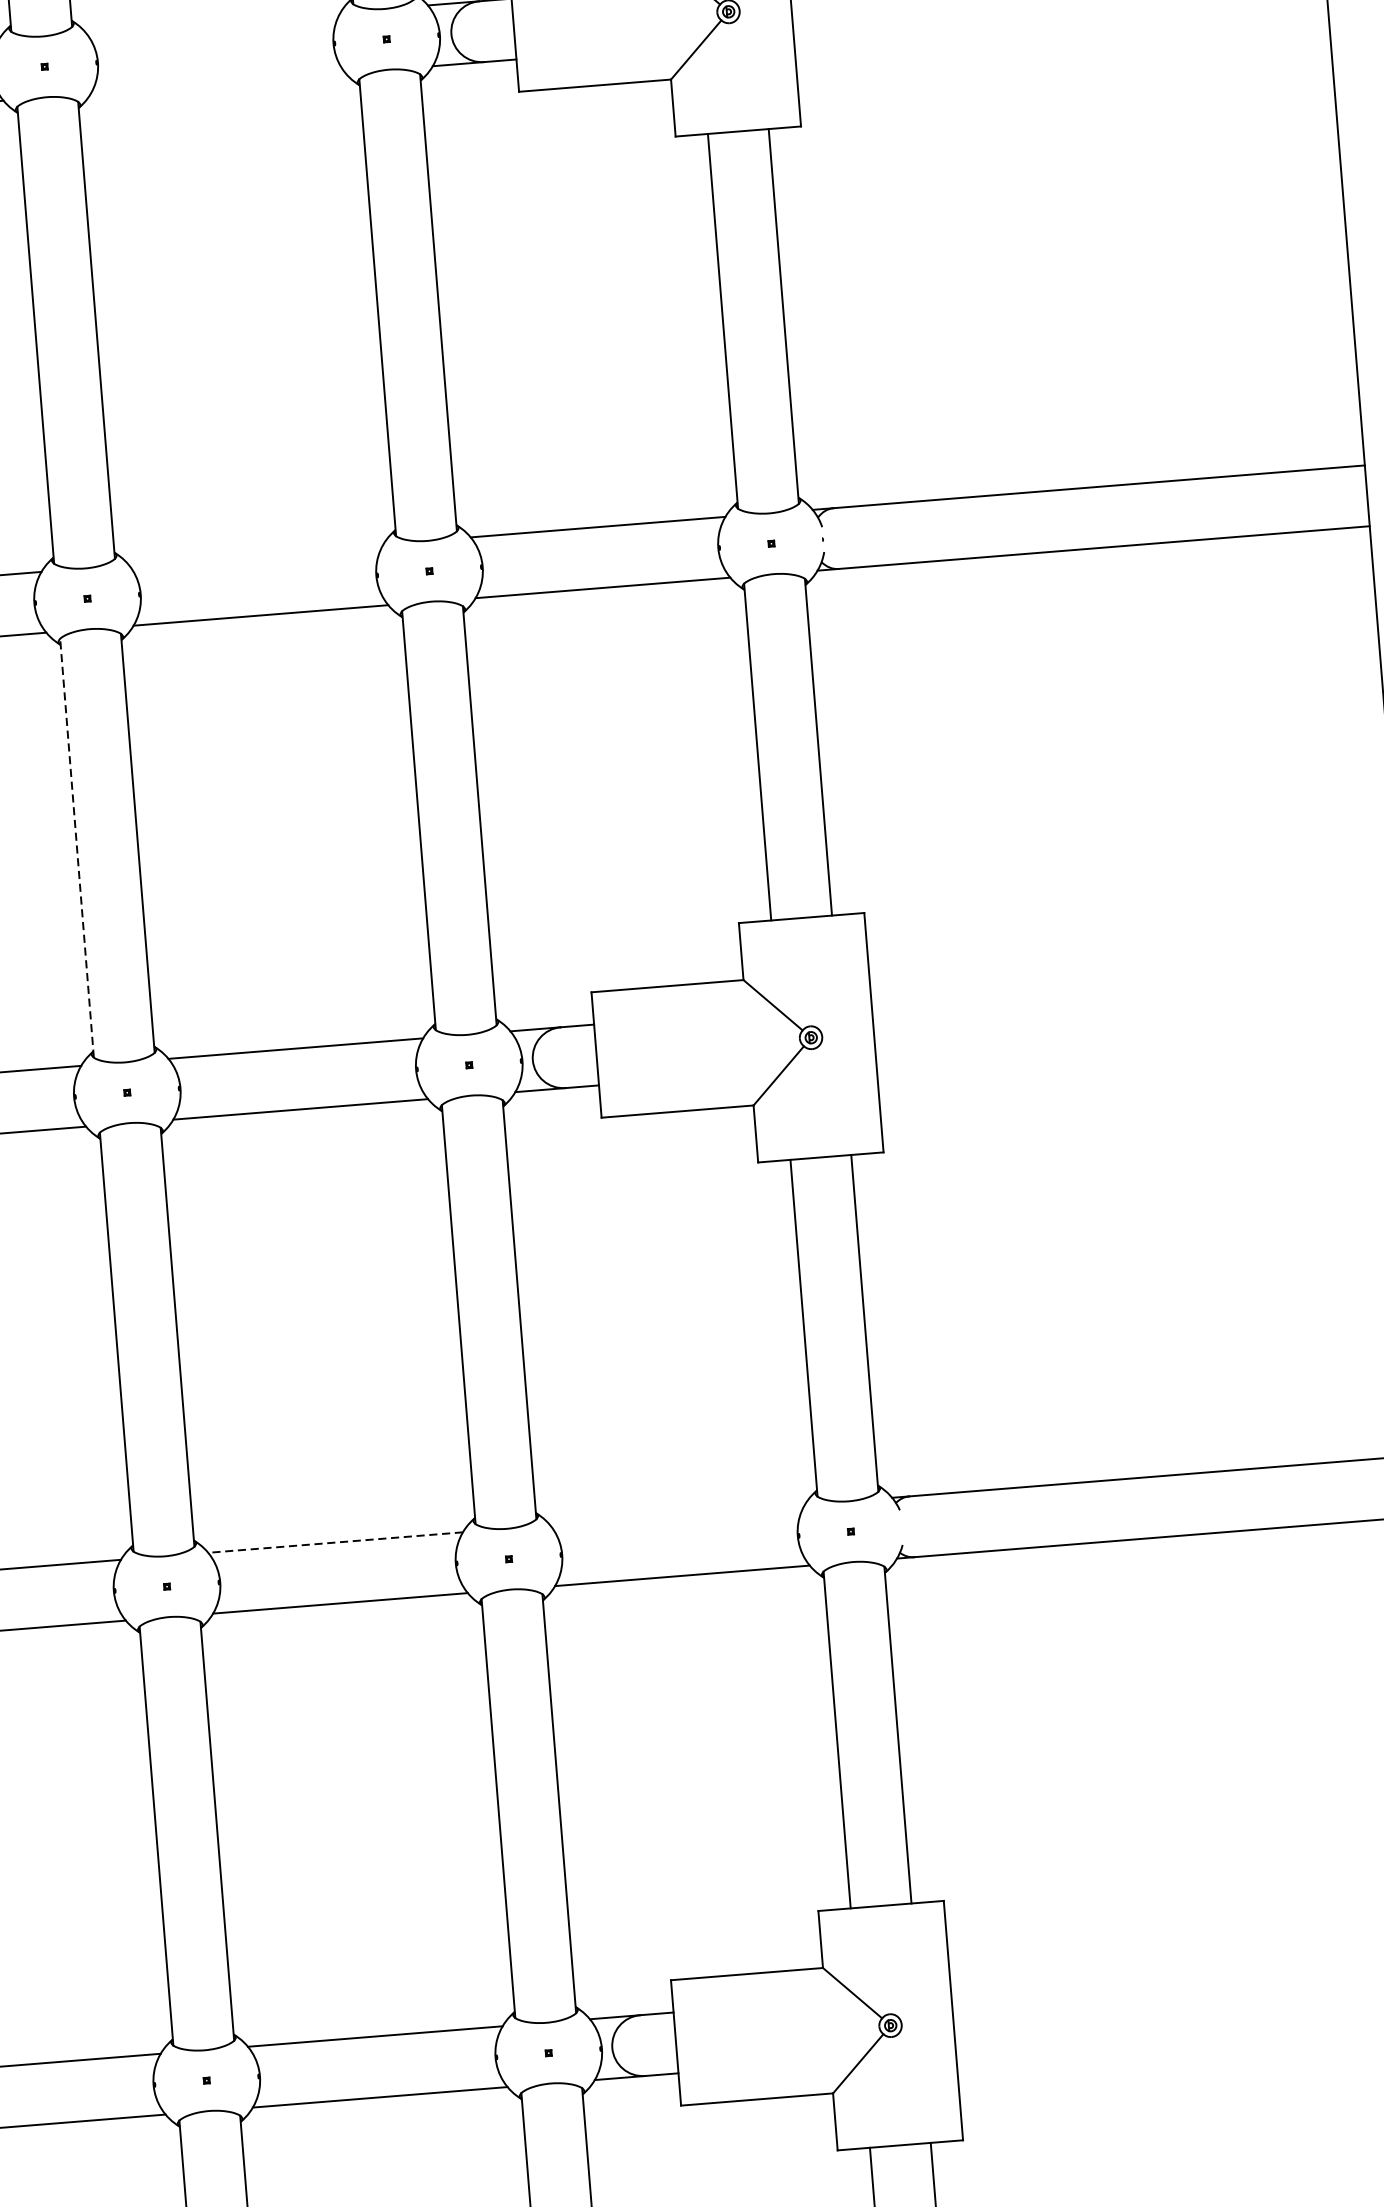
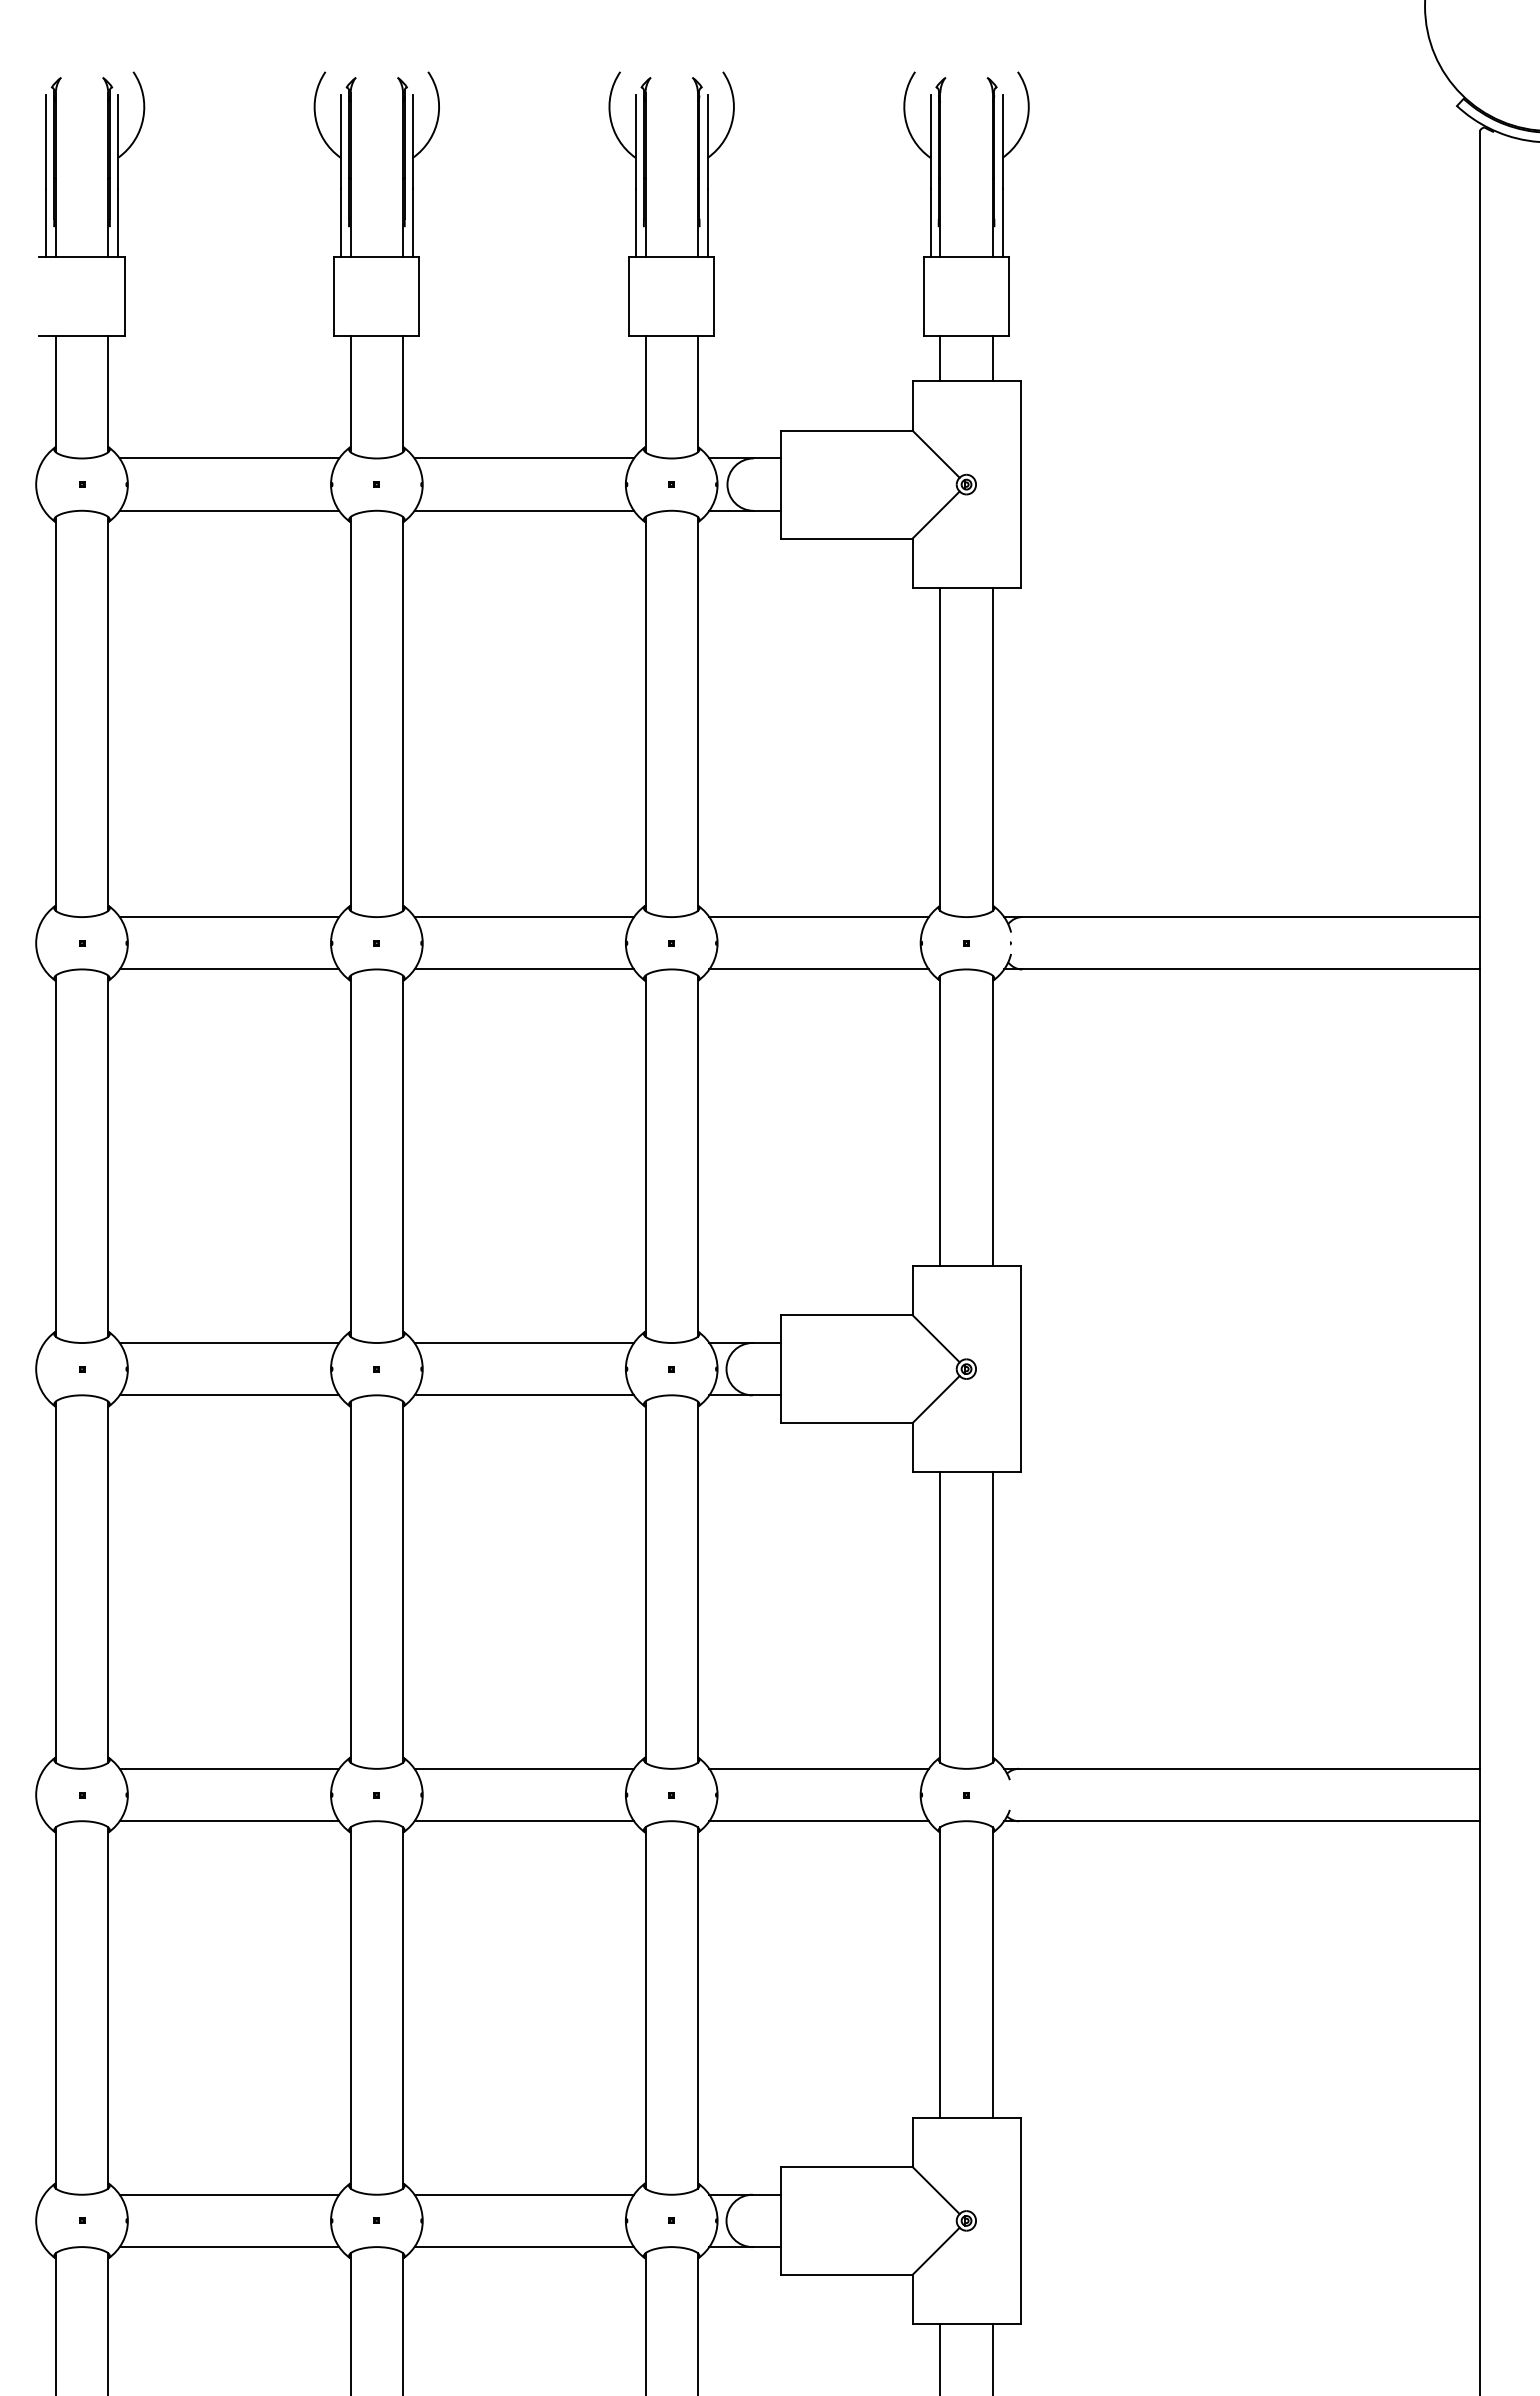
line: (213, 22) -> (524, 458), added
line: (218, 83) -> (524, 510), added
line: (256, 555) -> (524, 917), added
line: (76, 848) -> (350, 1156), dashed -> solid
line: (676, 1514) -> (818, 1768), added
line: (335, 1542) -> (524, 1768), dashed -> solid

